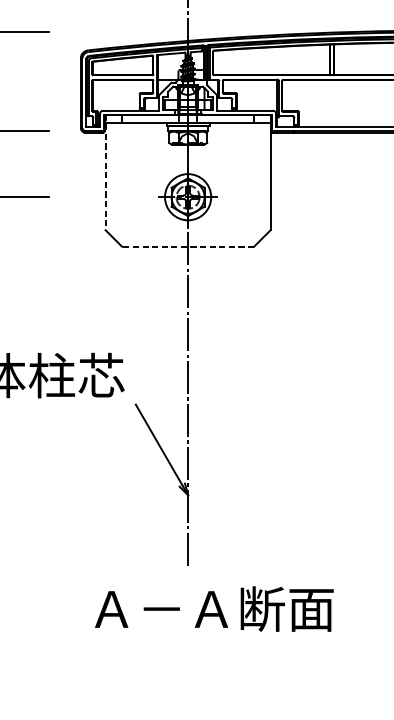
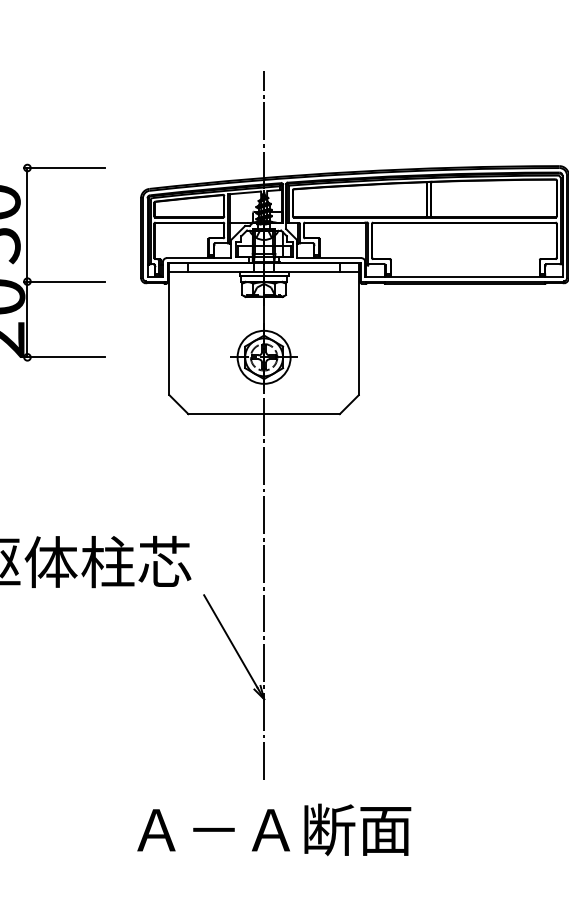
line: (105, 172) -> (169, 329), dashed -> solid
line: (188, 247) -> (264, 414), dashed -> solid
text: (214, 608) -> (274, 829), moved

